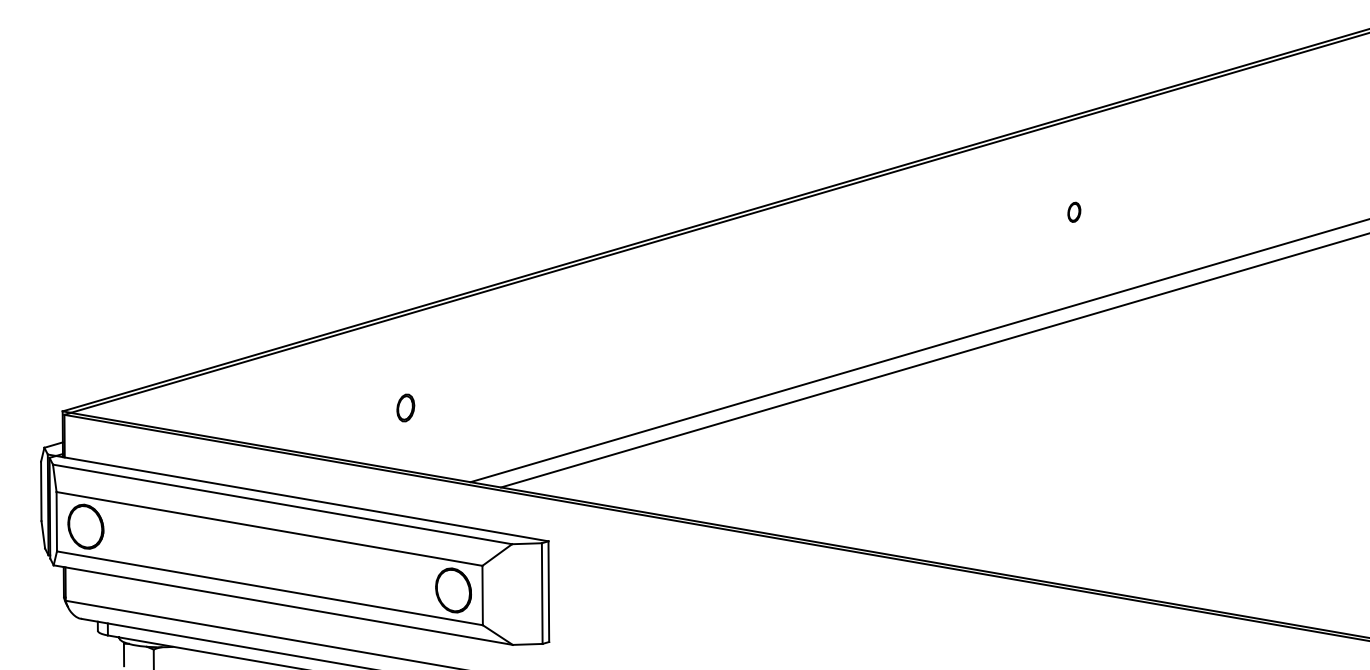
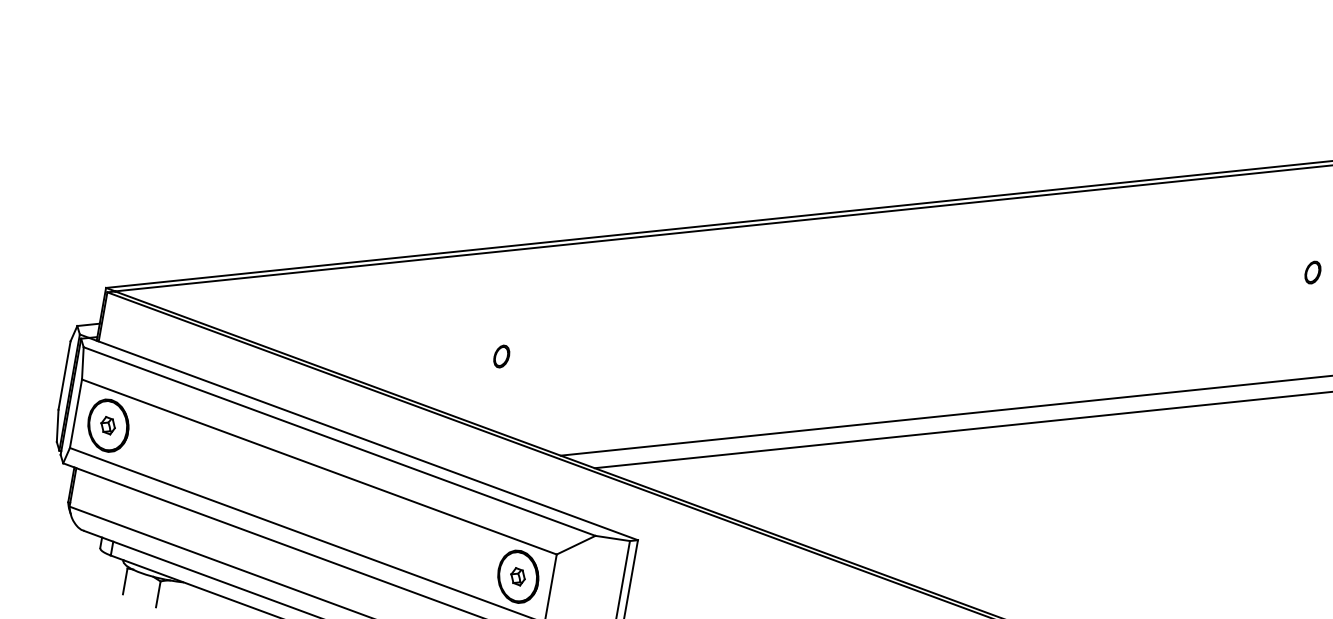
part: (405, 407) -> (501, 355), size x0.71
part: (85, 526) -> (108, 425), added
part: (453, 590) -> (518, 576), added

